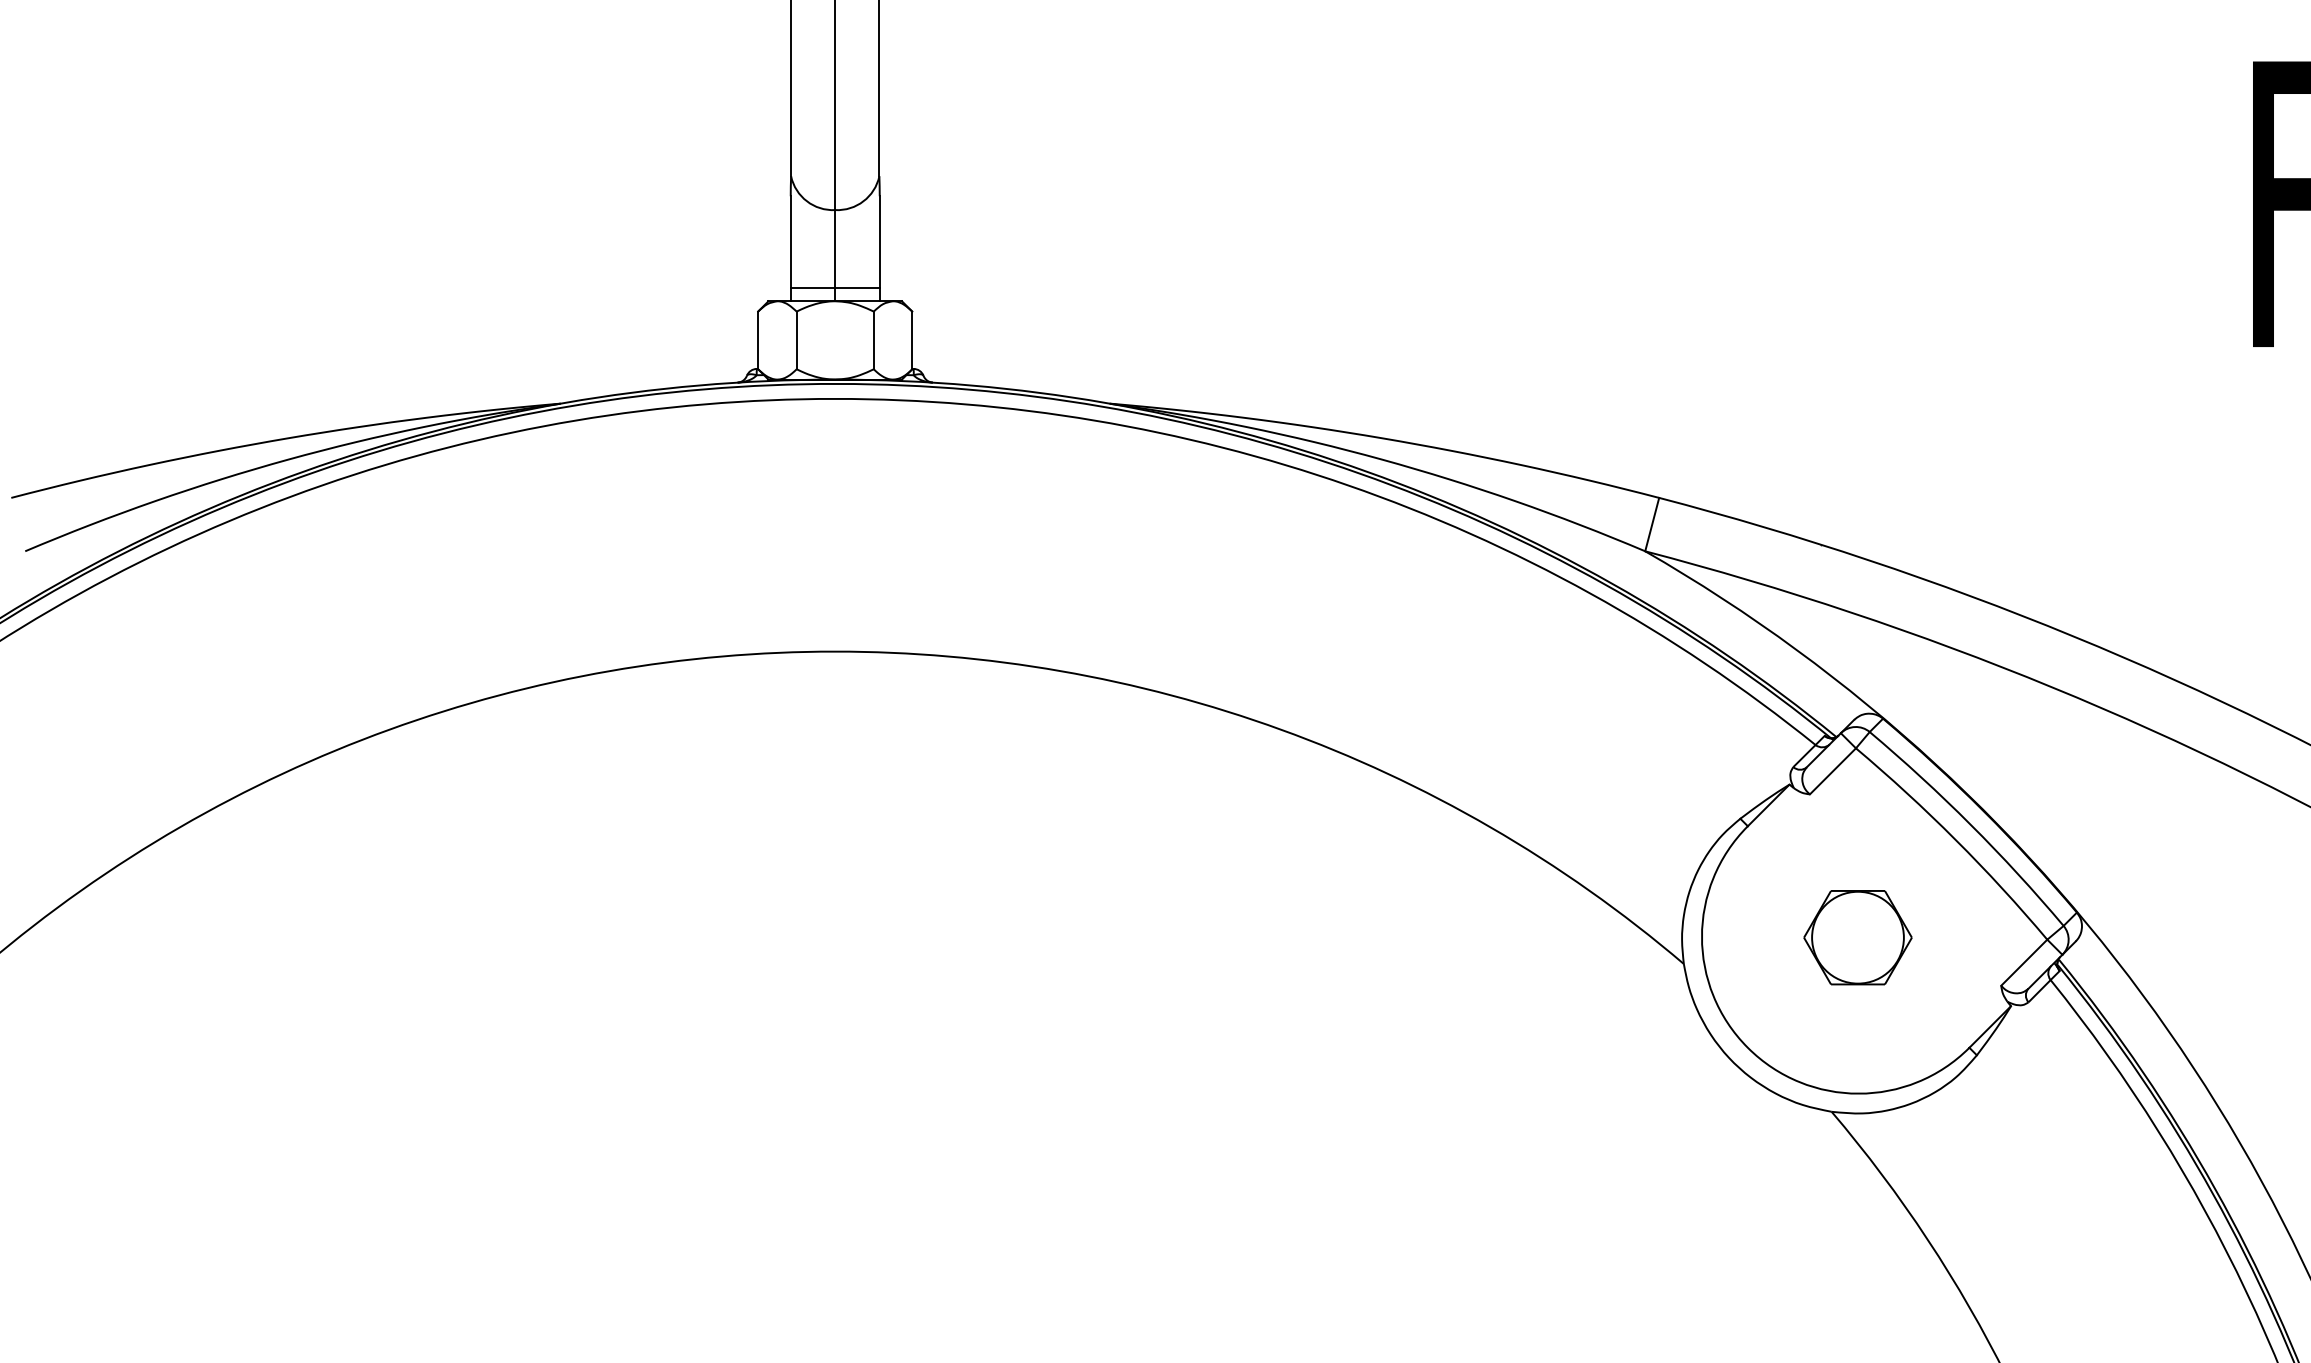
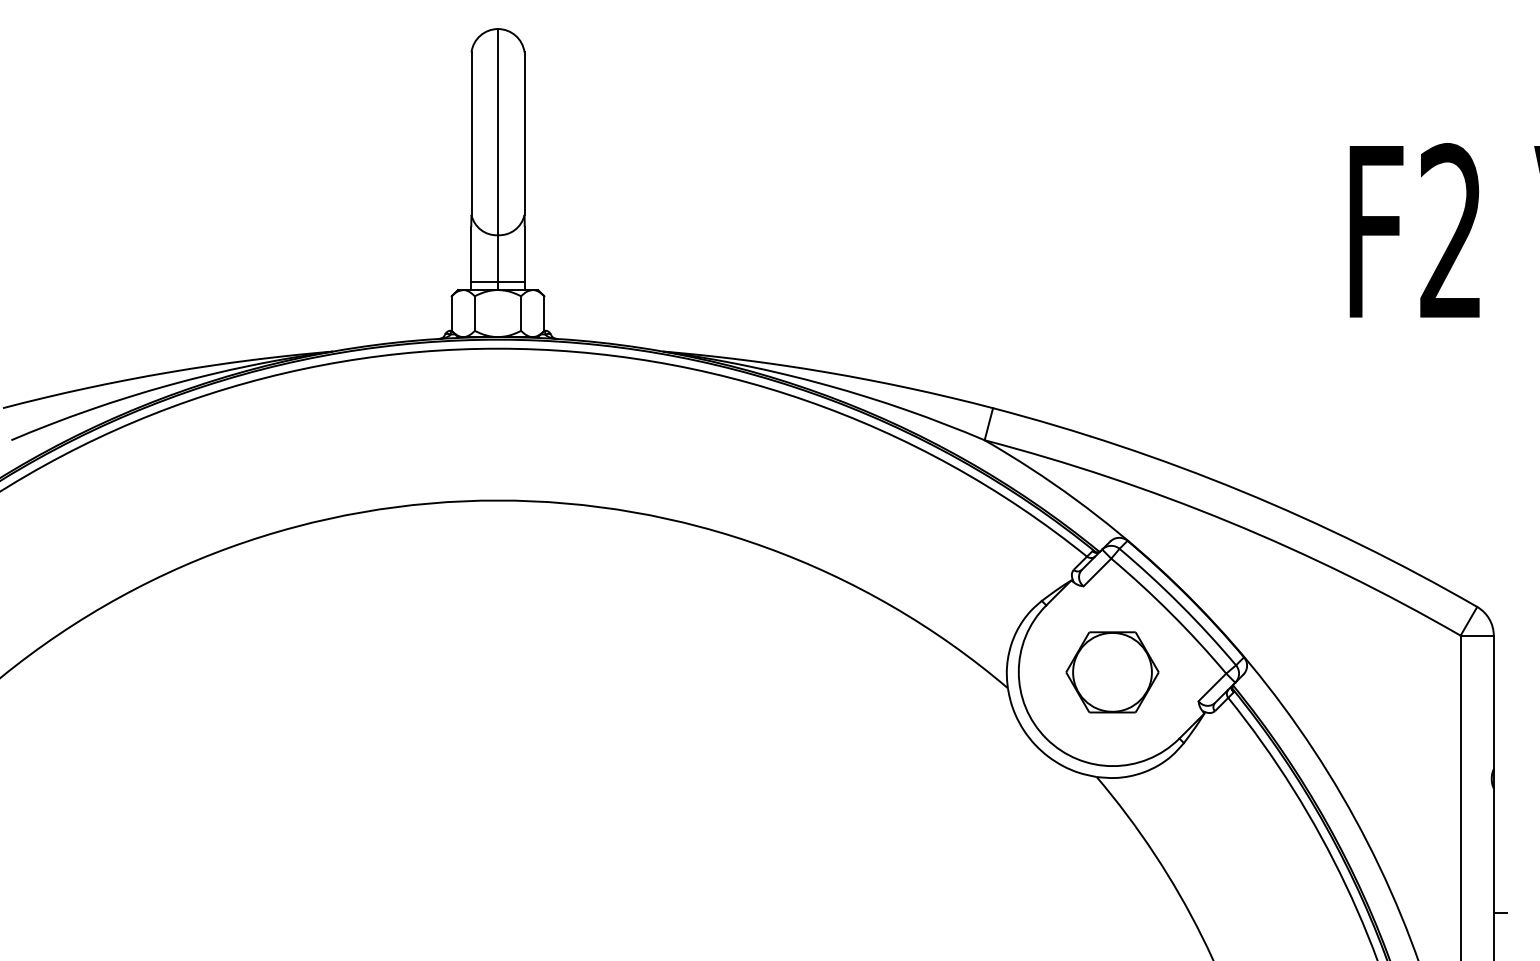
part: (1857, 937) -> (1112, 672), size x1.43

